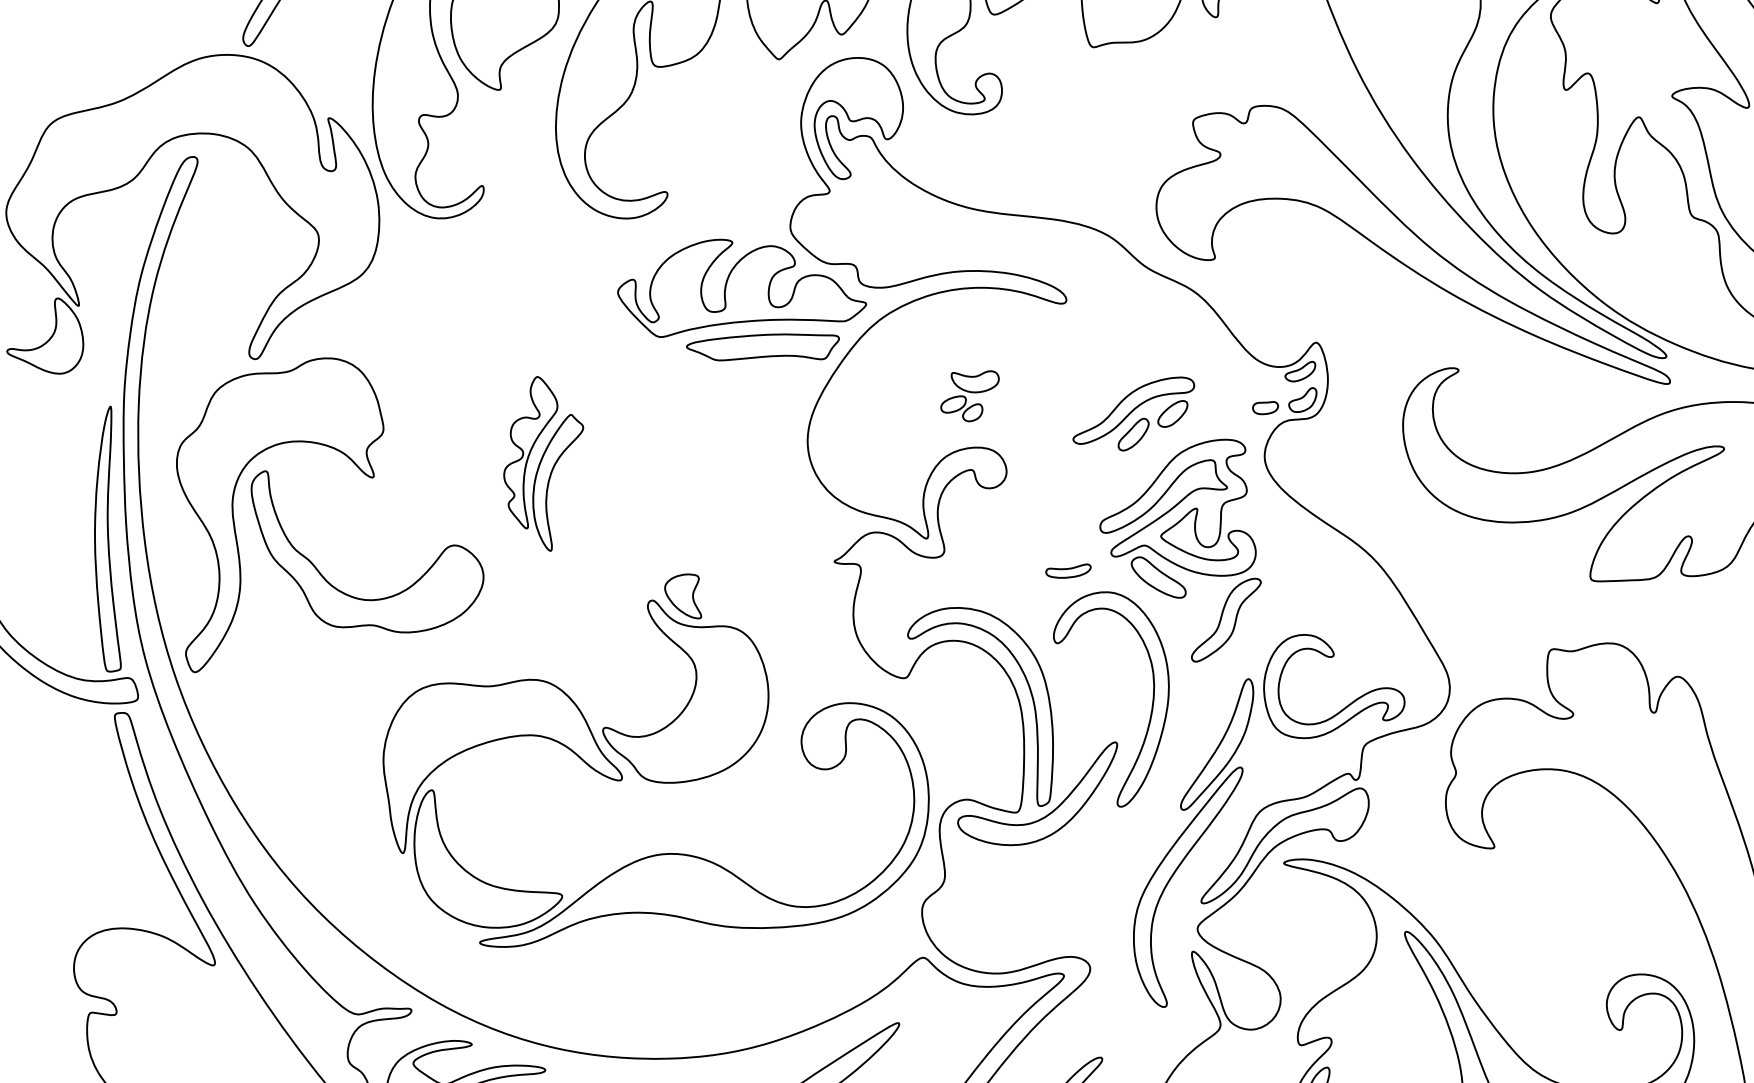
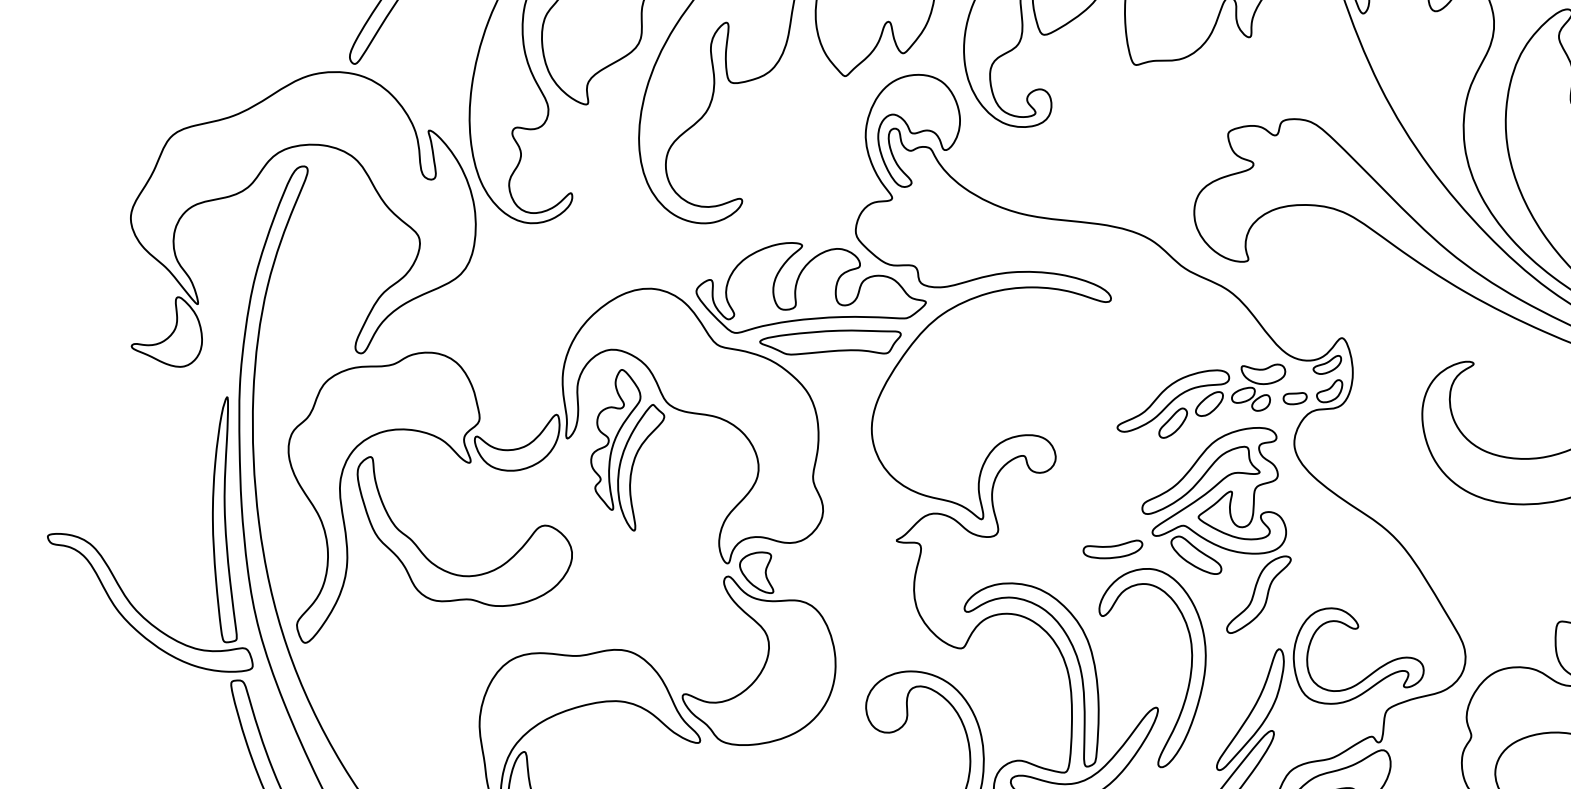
part: (969, 396) -> (1258, 387), moved
part: (588, 415) -> (669, 405), added
part: (1068, 570) -> (1112, 548), size x1.43

